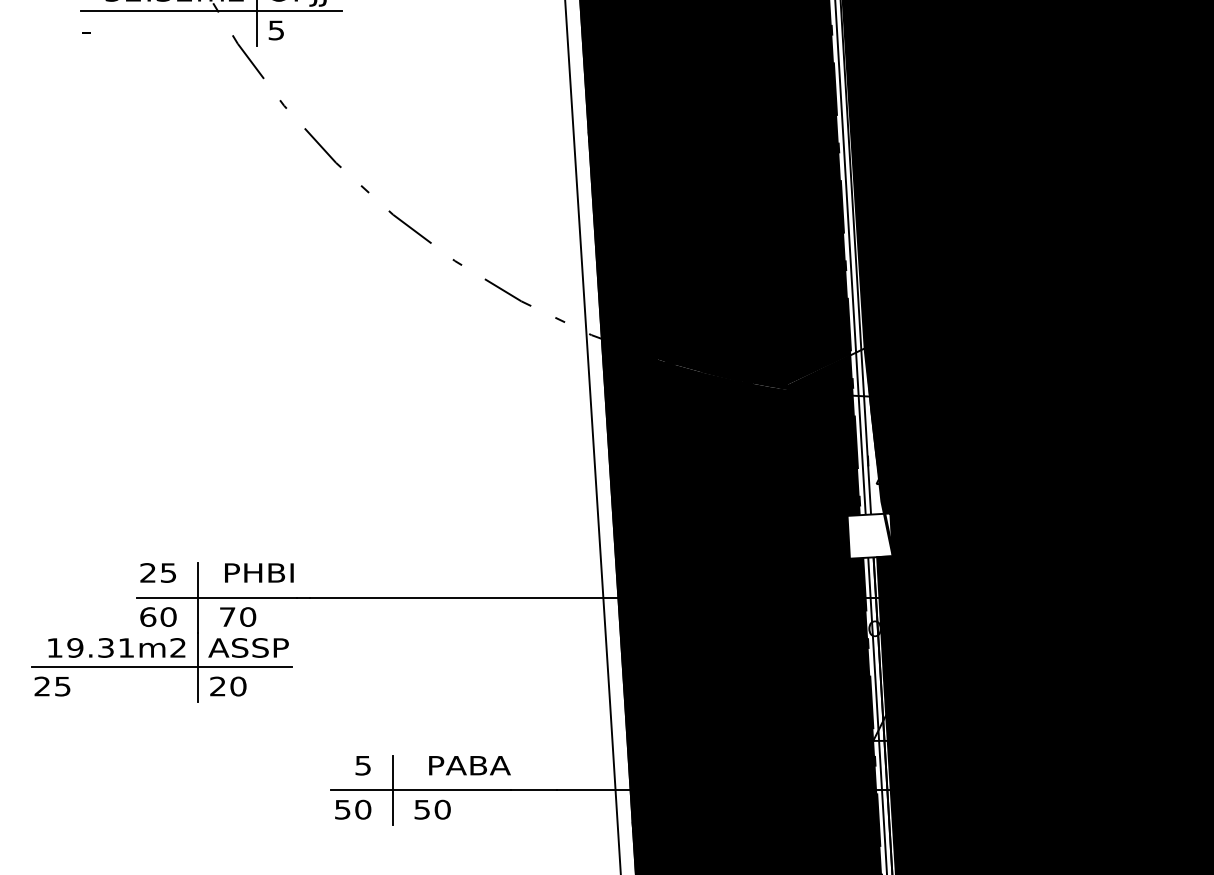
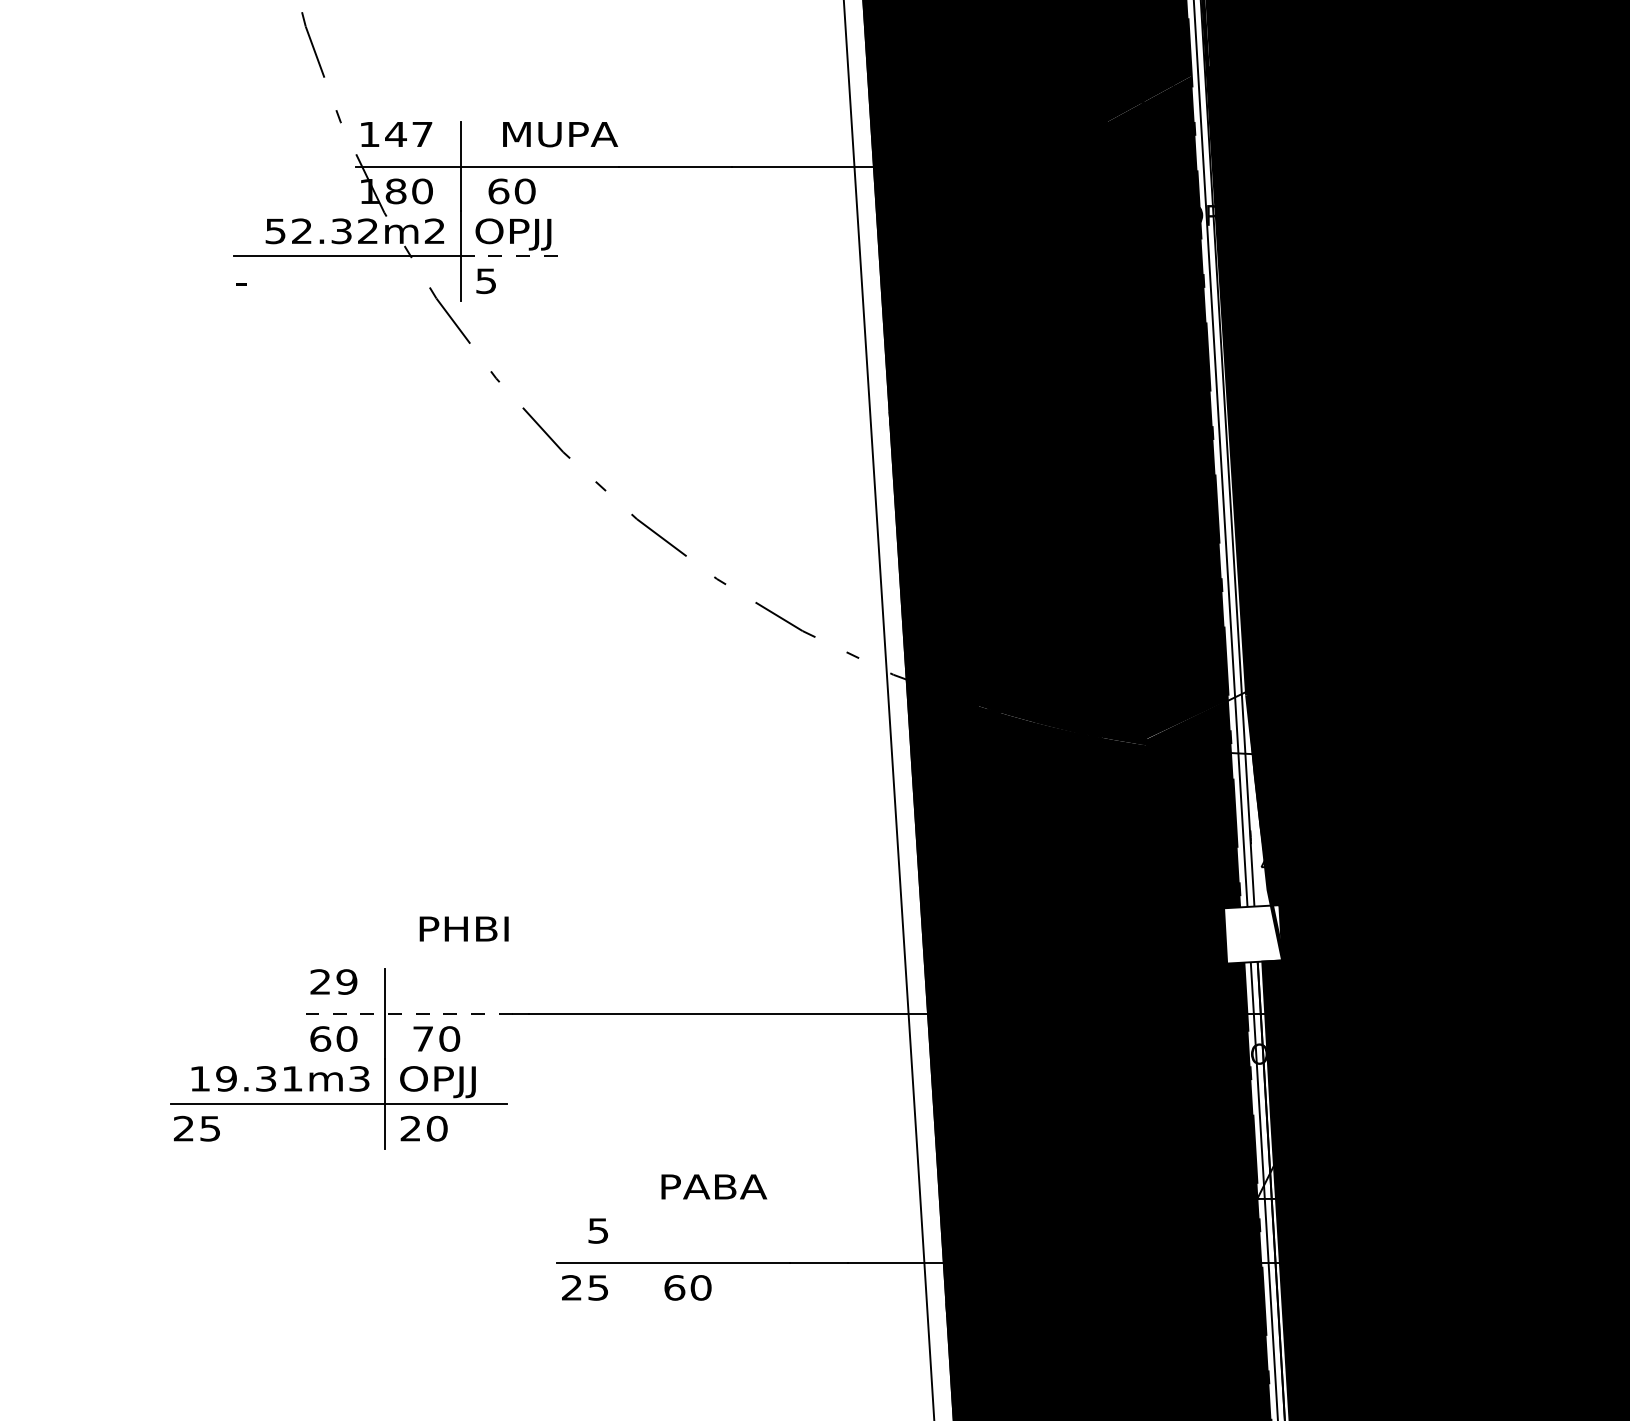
line: (299, 11) -> (516, 256), solid -> dashed
text: (168, 572) -> (346, 981), 25 -> 29
text: (258, 572) -> (463, 928), moved
line: (216, 598) -> (408, 1014), solid -> dashed
text: (178, 647) -> (359, 1078), 19.31m2 -> 19.31m3
text: (248, 650) -> (450, 1082), ASSP -> OPJJ
text: (470, 765) -> (714, 1186), moved
line: (392, 790) -> (636, 1262), removed
text: (353, 809) -> (585, 1287), 50 -> 25
text: (422, 809) -> (674, 1287), 50 -> 60

